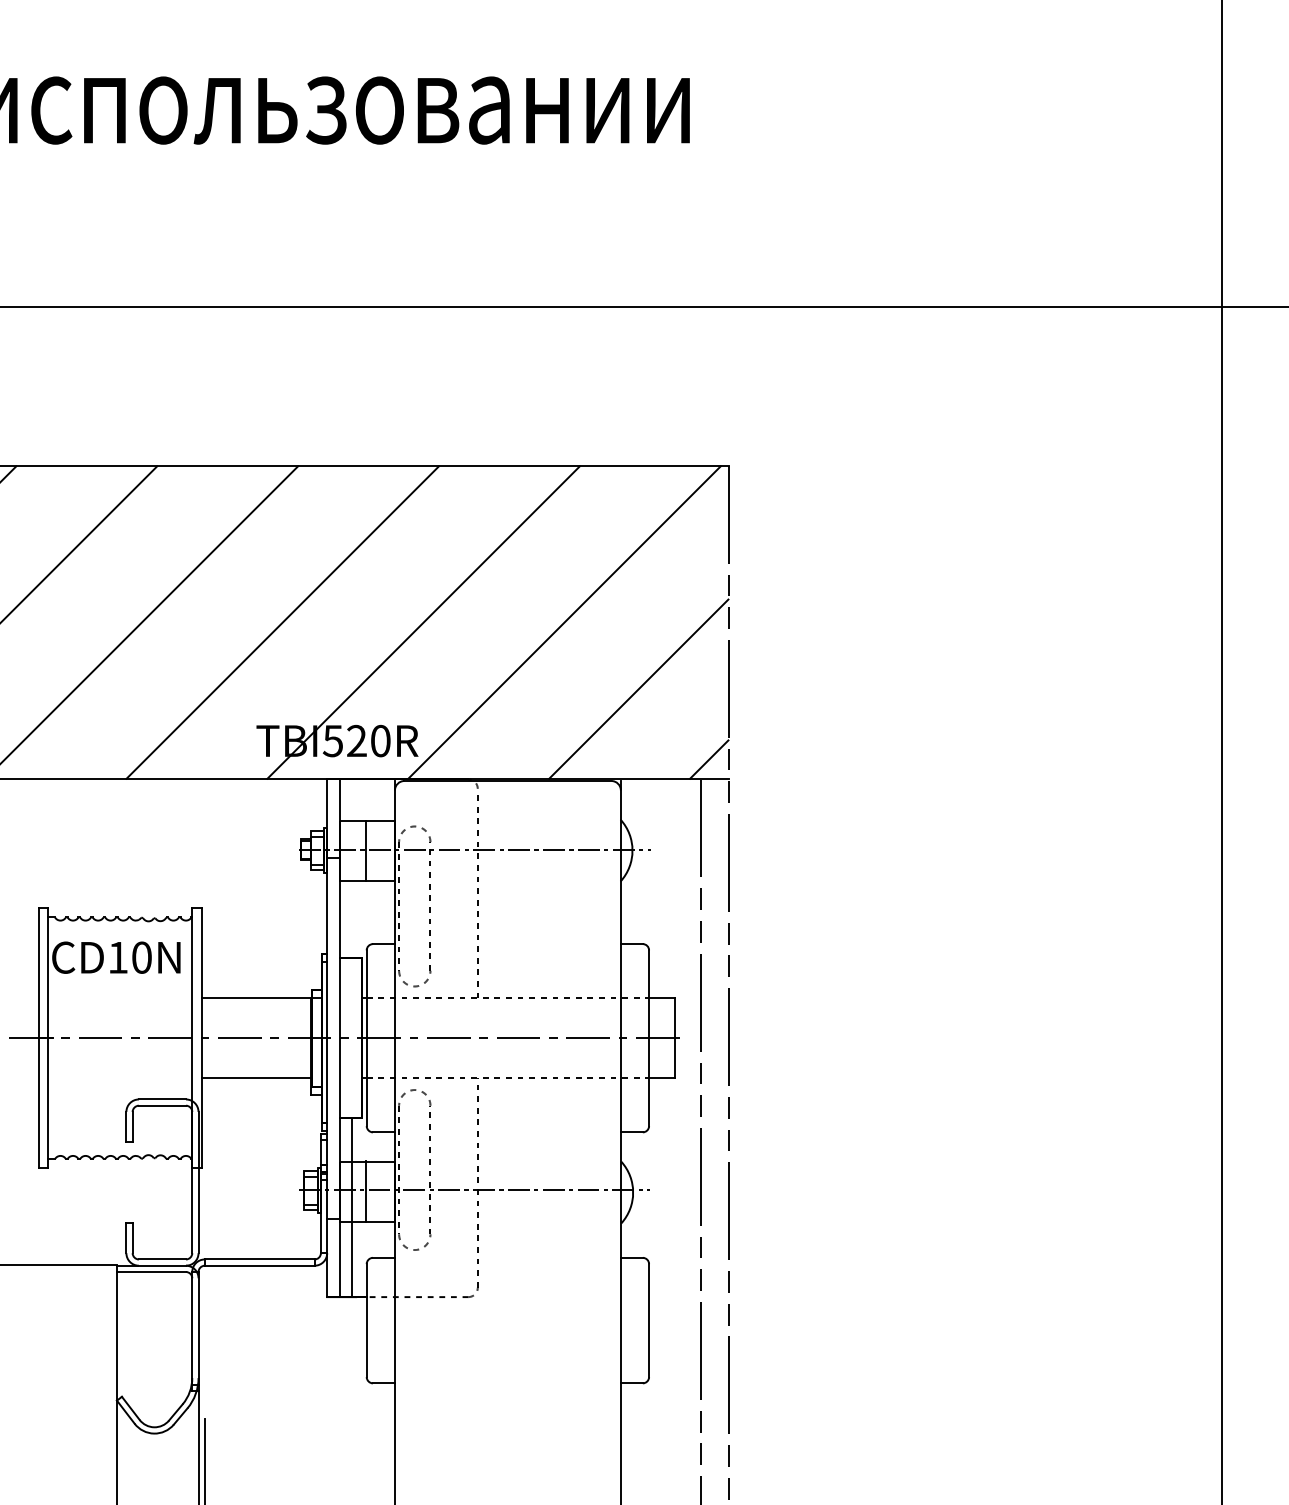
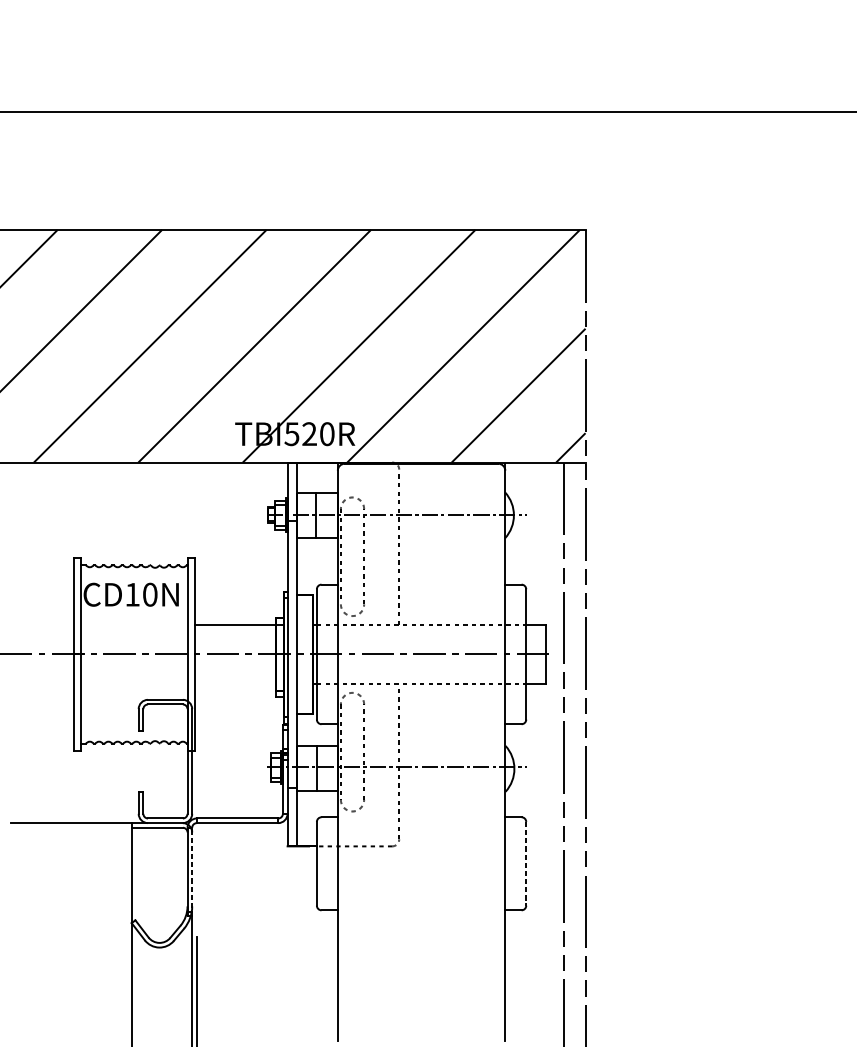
line: (256, 1078) -> (235, 684), removed
line: (352, 1207) -> (306, 779), removed
line: (649, 1321) -> (526, 864), solid -> dashed
line: (198, 1331) -> (192, 871), solid -> dashed

